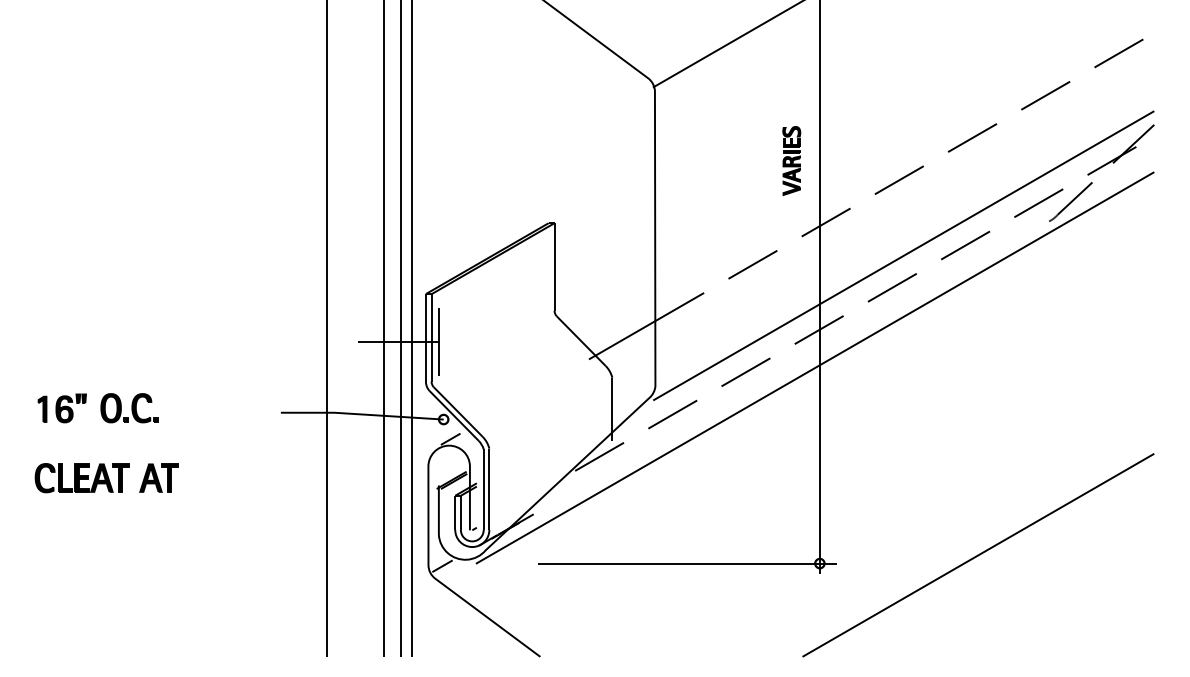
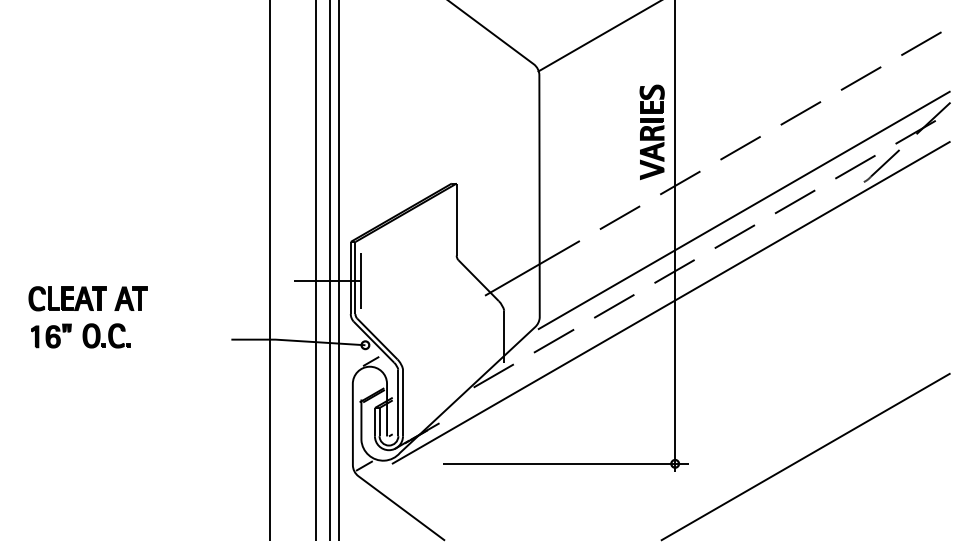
part: (791, 160) -> (651, 131), size x1.67
part: (106, 478) -> (87, 299), moved

